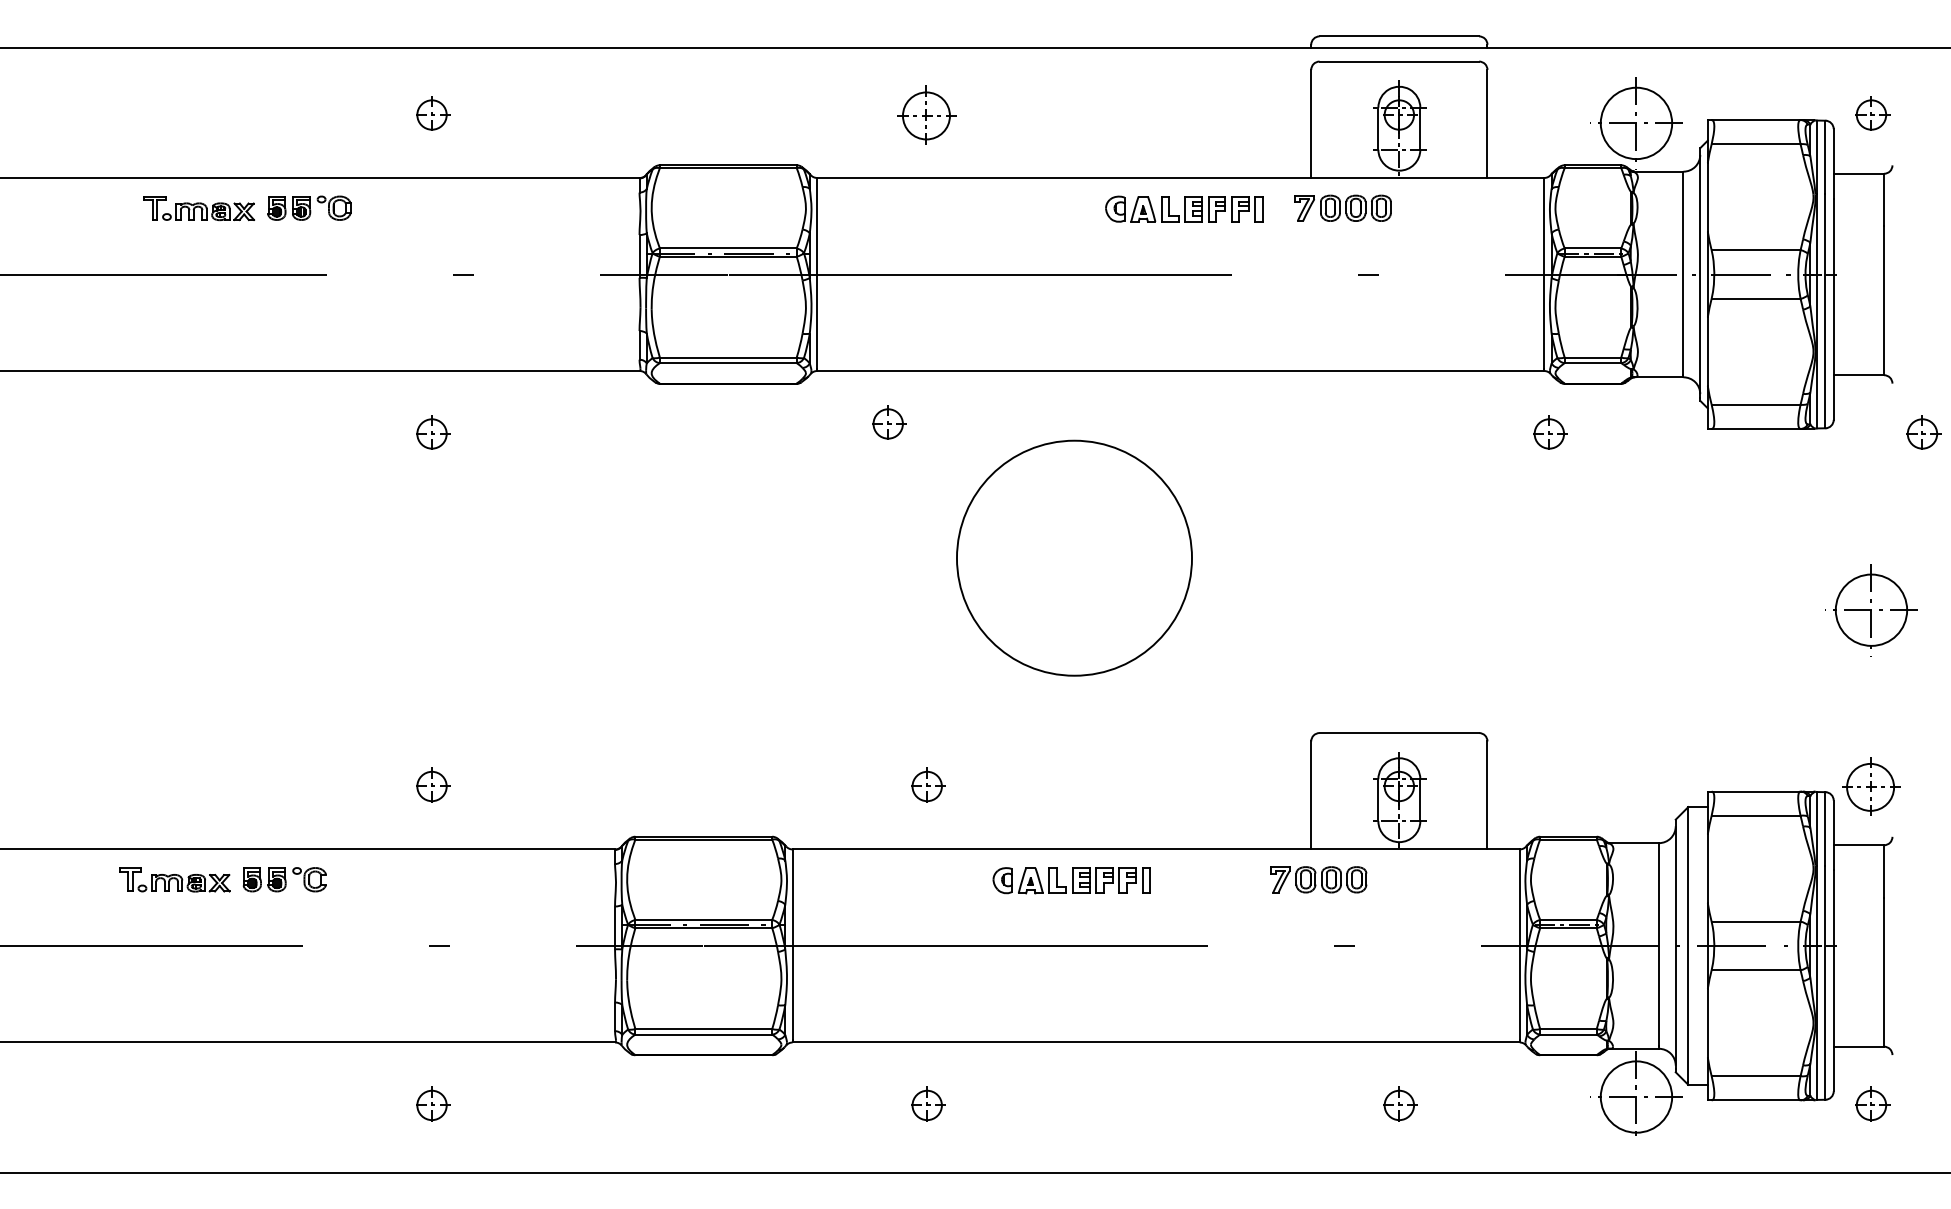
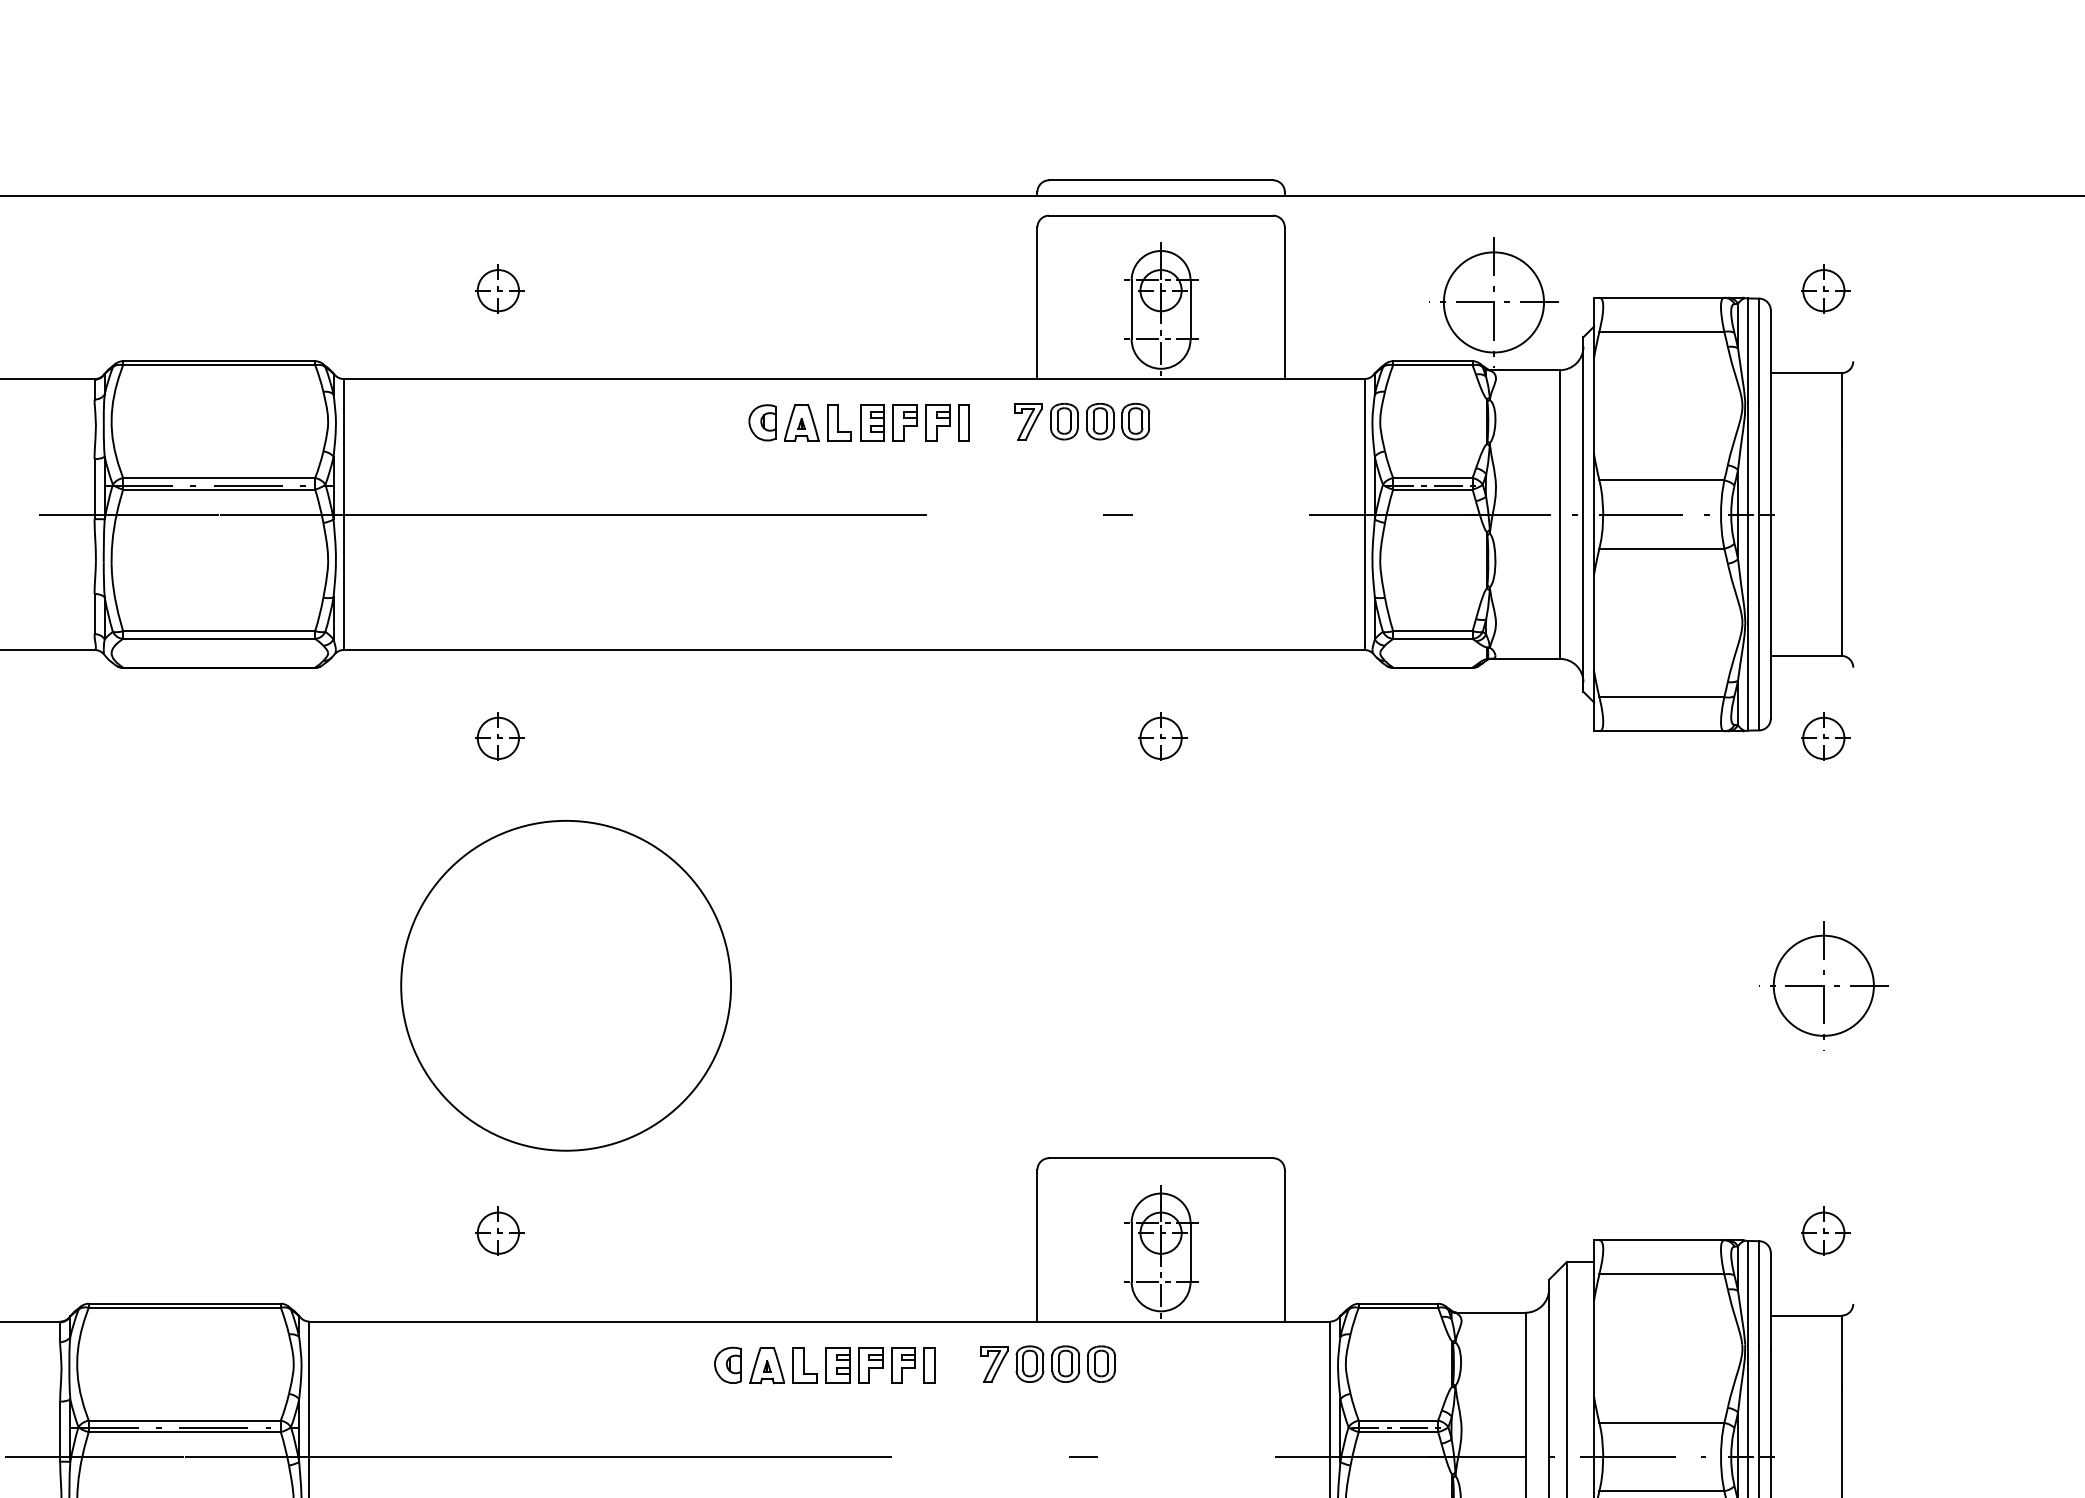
part: (928, 113) -> (500, 288), size x0.62
part: (889, 422) -> (500, 736), moved
part: (1550, 432) -> (1162, 736), moved
part: (1923, 432) -> (1825, 736), moved
circle: (1074, 557) -> (566, 984), moved
part: (1872, 784) -> (1825, 1230), size x0.62
part: (1071, 880) -> (824, 1365), moved

